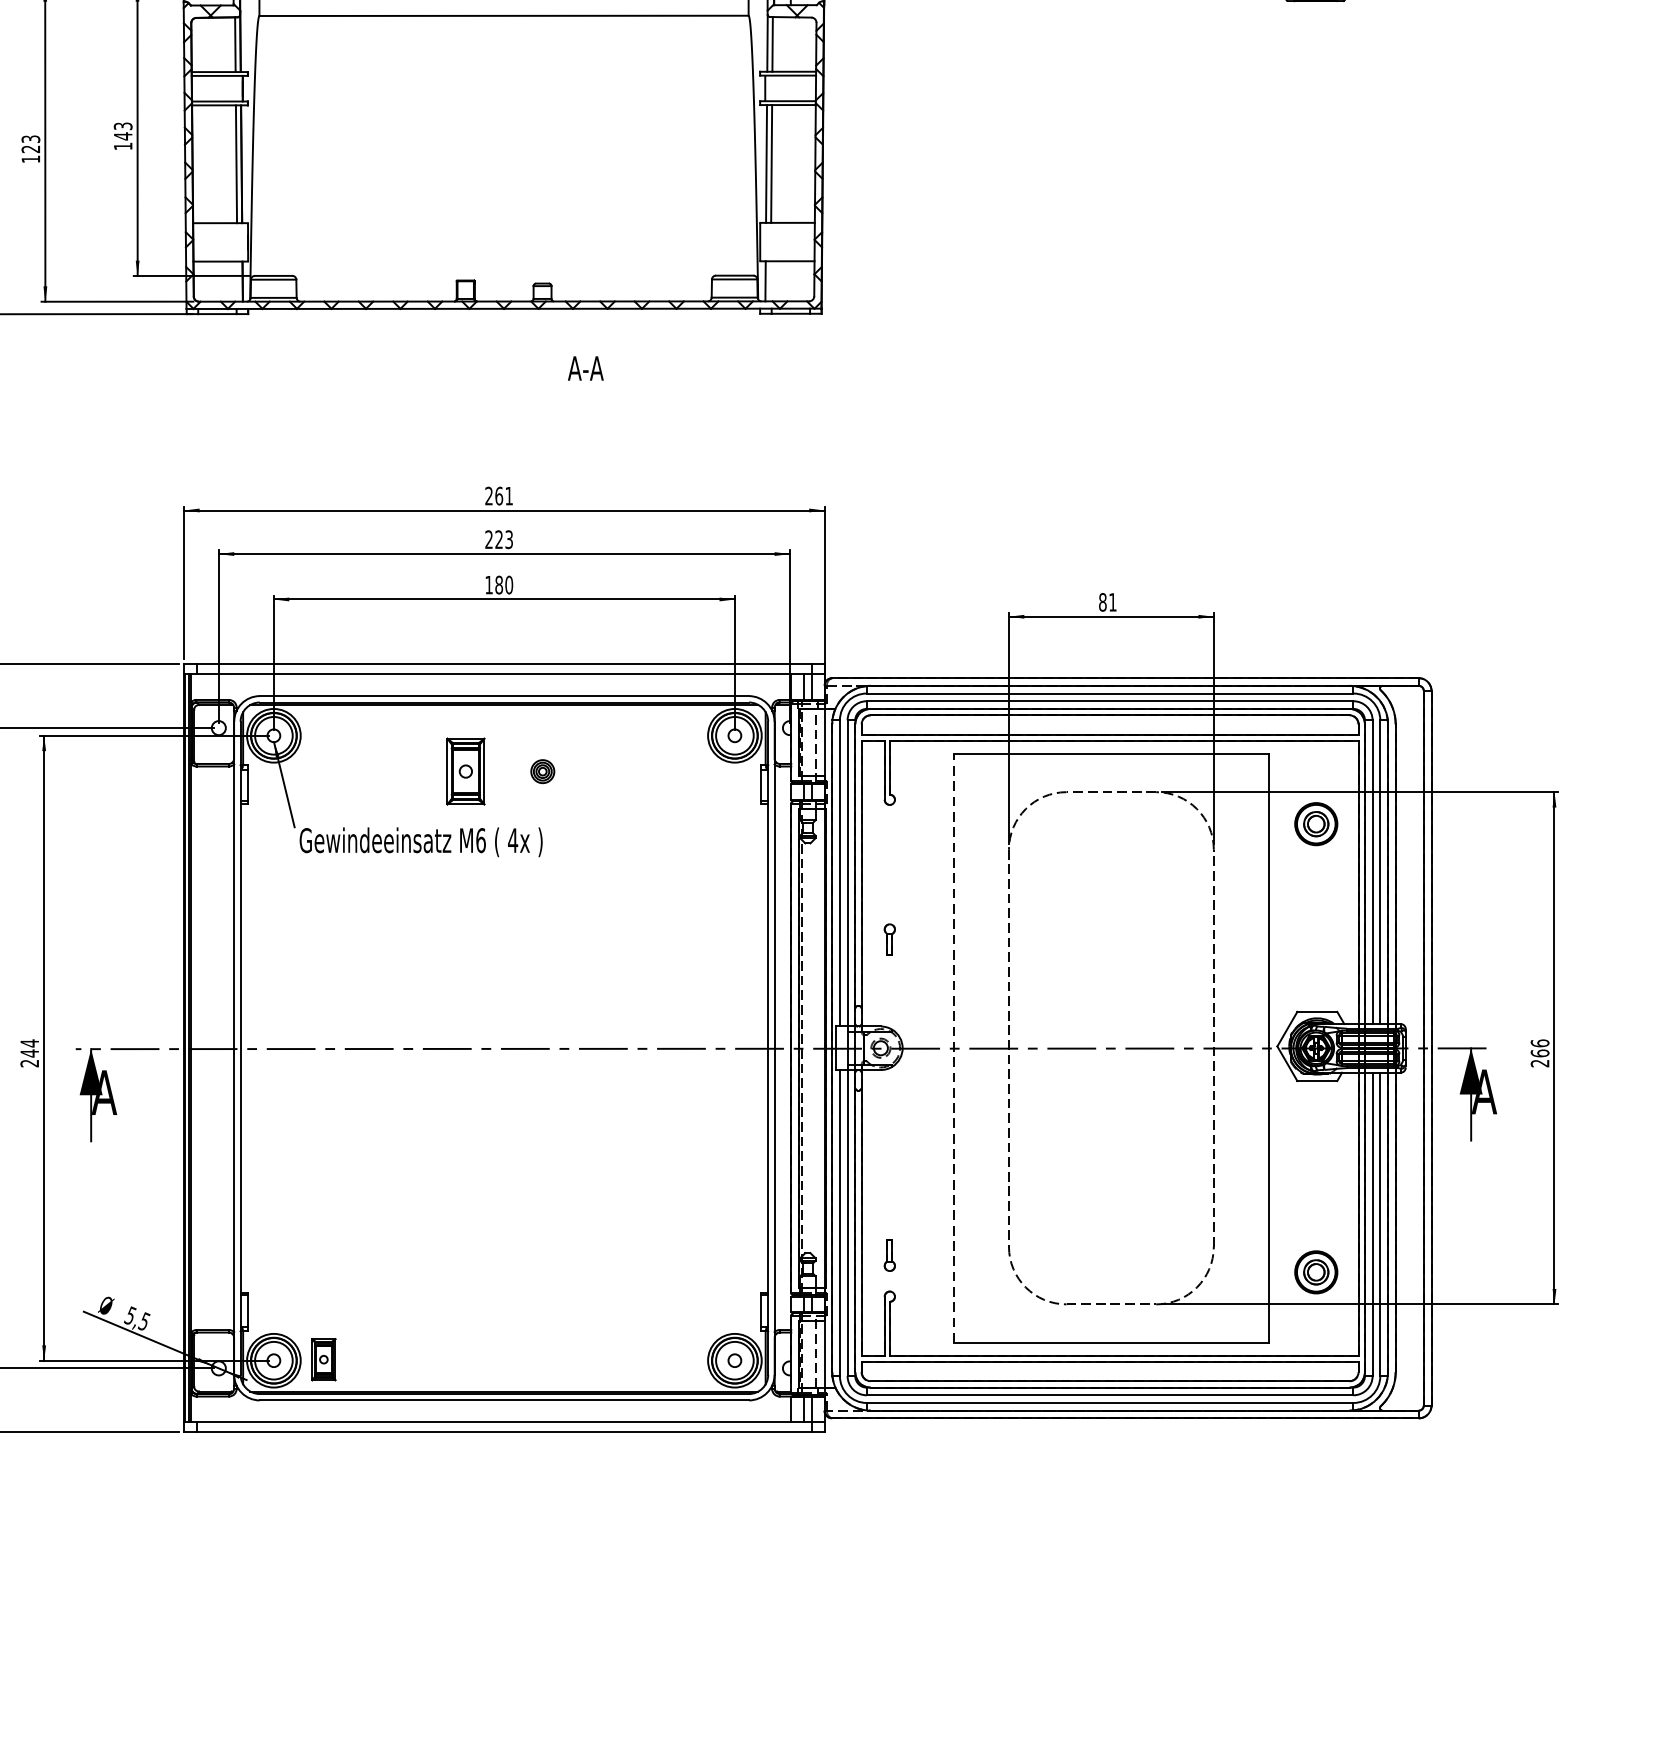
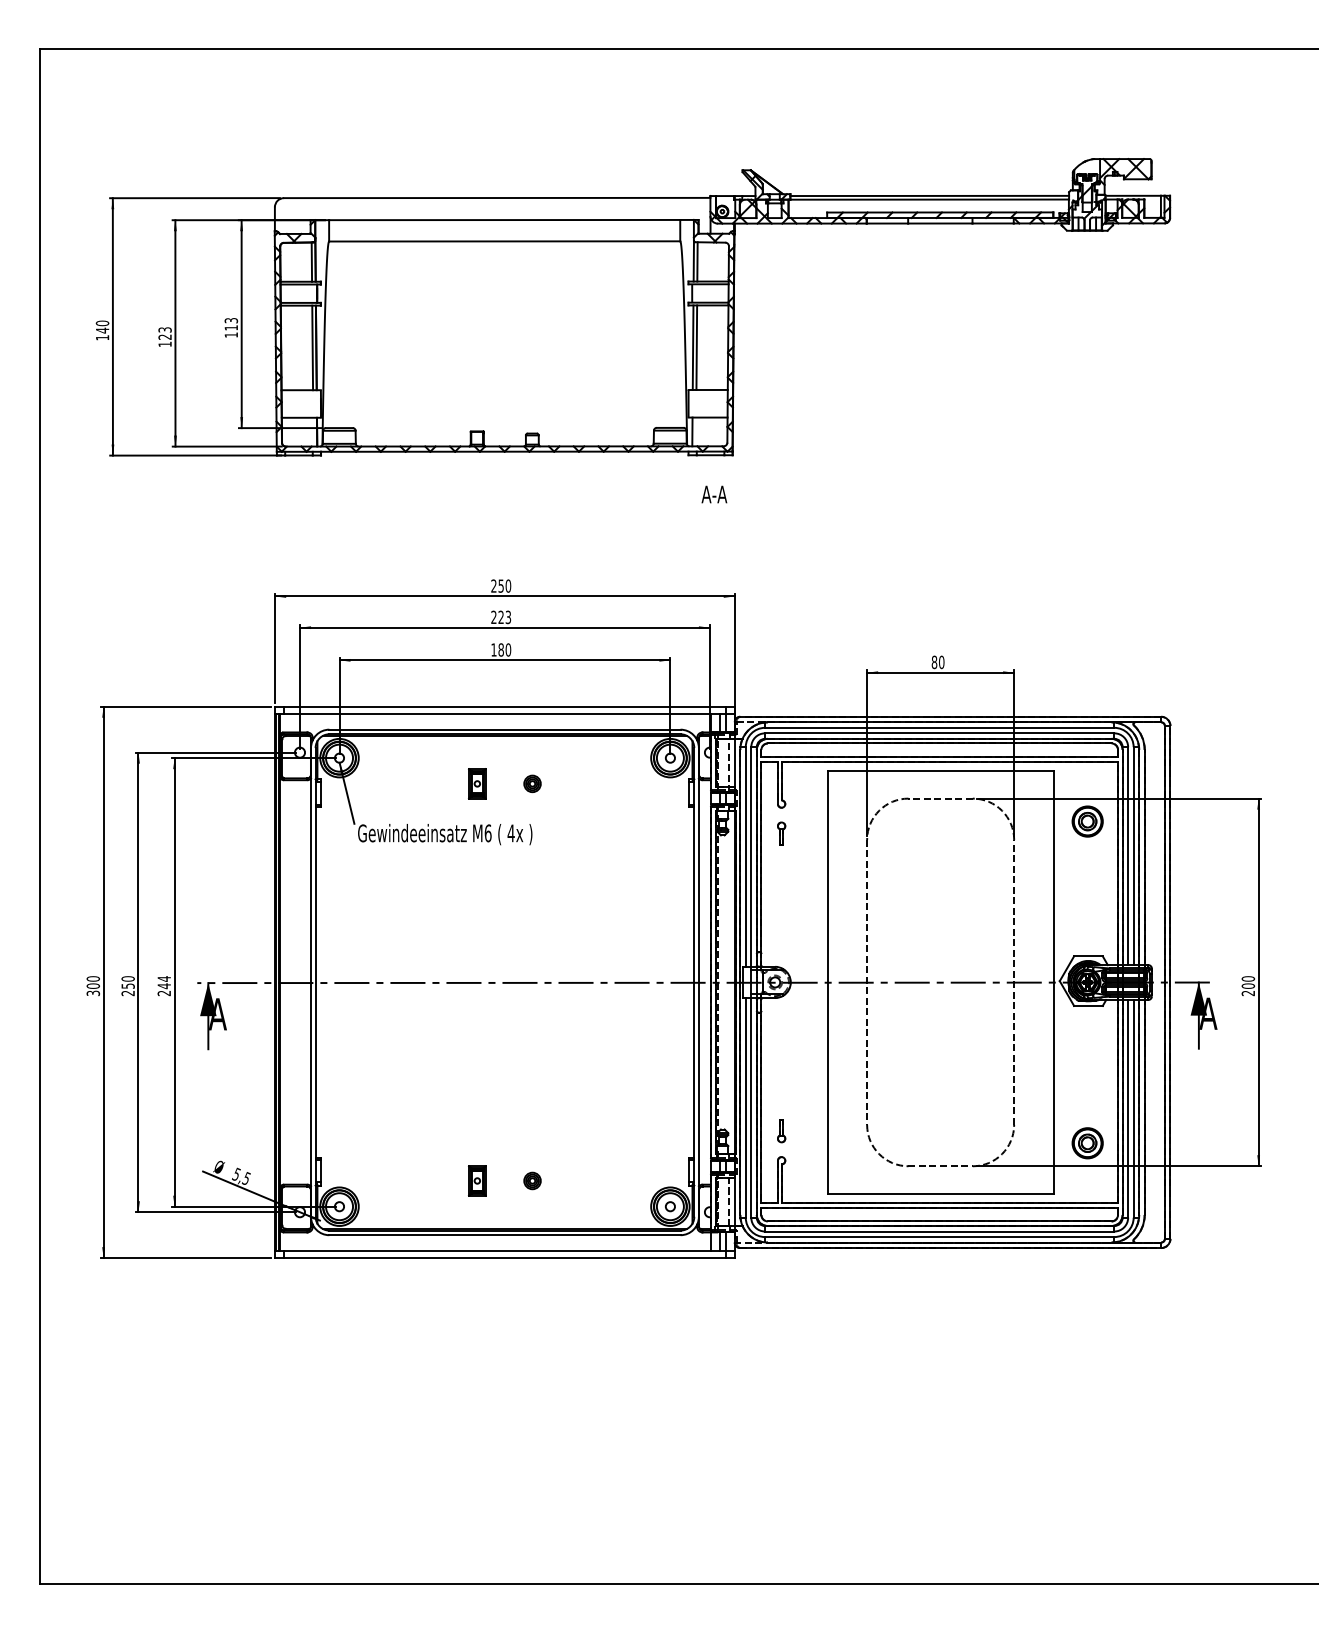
text: (122, 135) -> (230, 327), 143 -> 113
text: (585, 368) -> (714, 494), moved
text: (503, 495) -> (504, 585), 261 -> 250
text: (1112, 602) -> (941, 662), 81 -> 80
part: (466, 771) -> (477, 783), size x0.62
part: (889, 939) -> (781, 833), moved
line: (953, 1046) -> (827, 981), dashed -> solid
text: (1538, 1048) -> (1247, 982), 266 -> 200
part: (542, 1324) -> (532, 1180), added
part: (324, 1359) -> (477, 1180), moved

